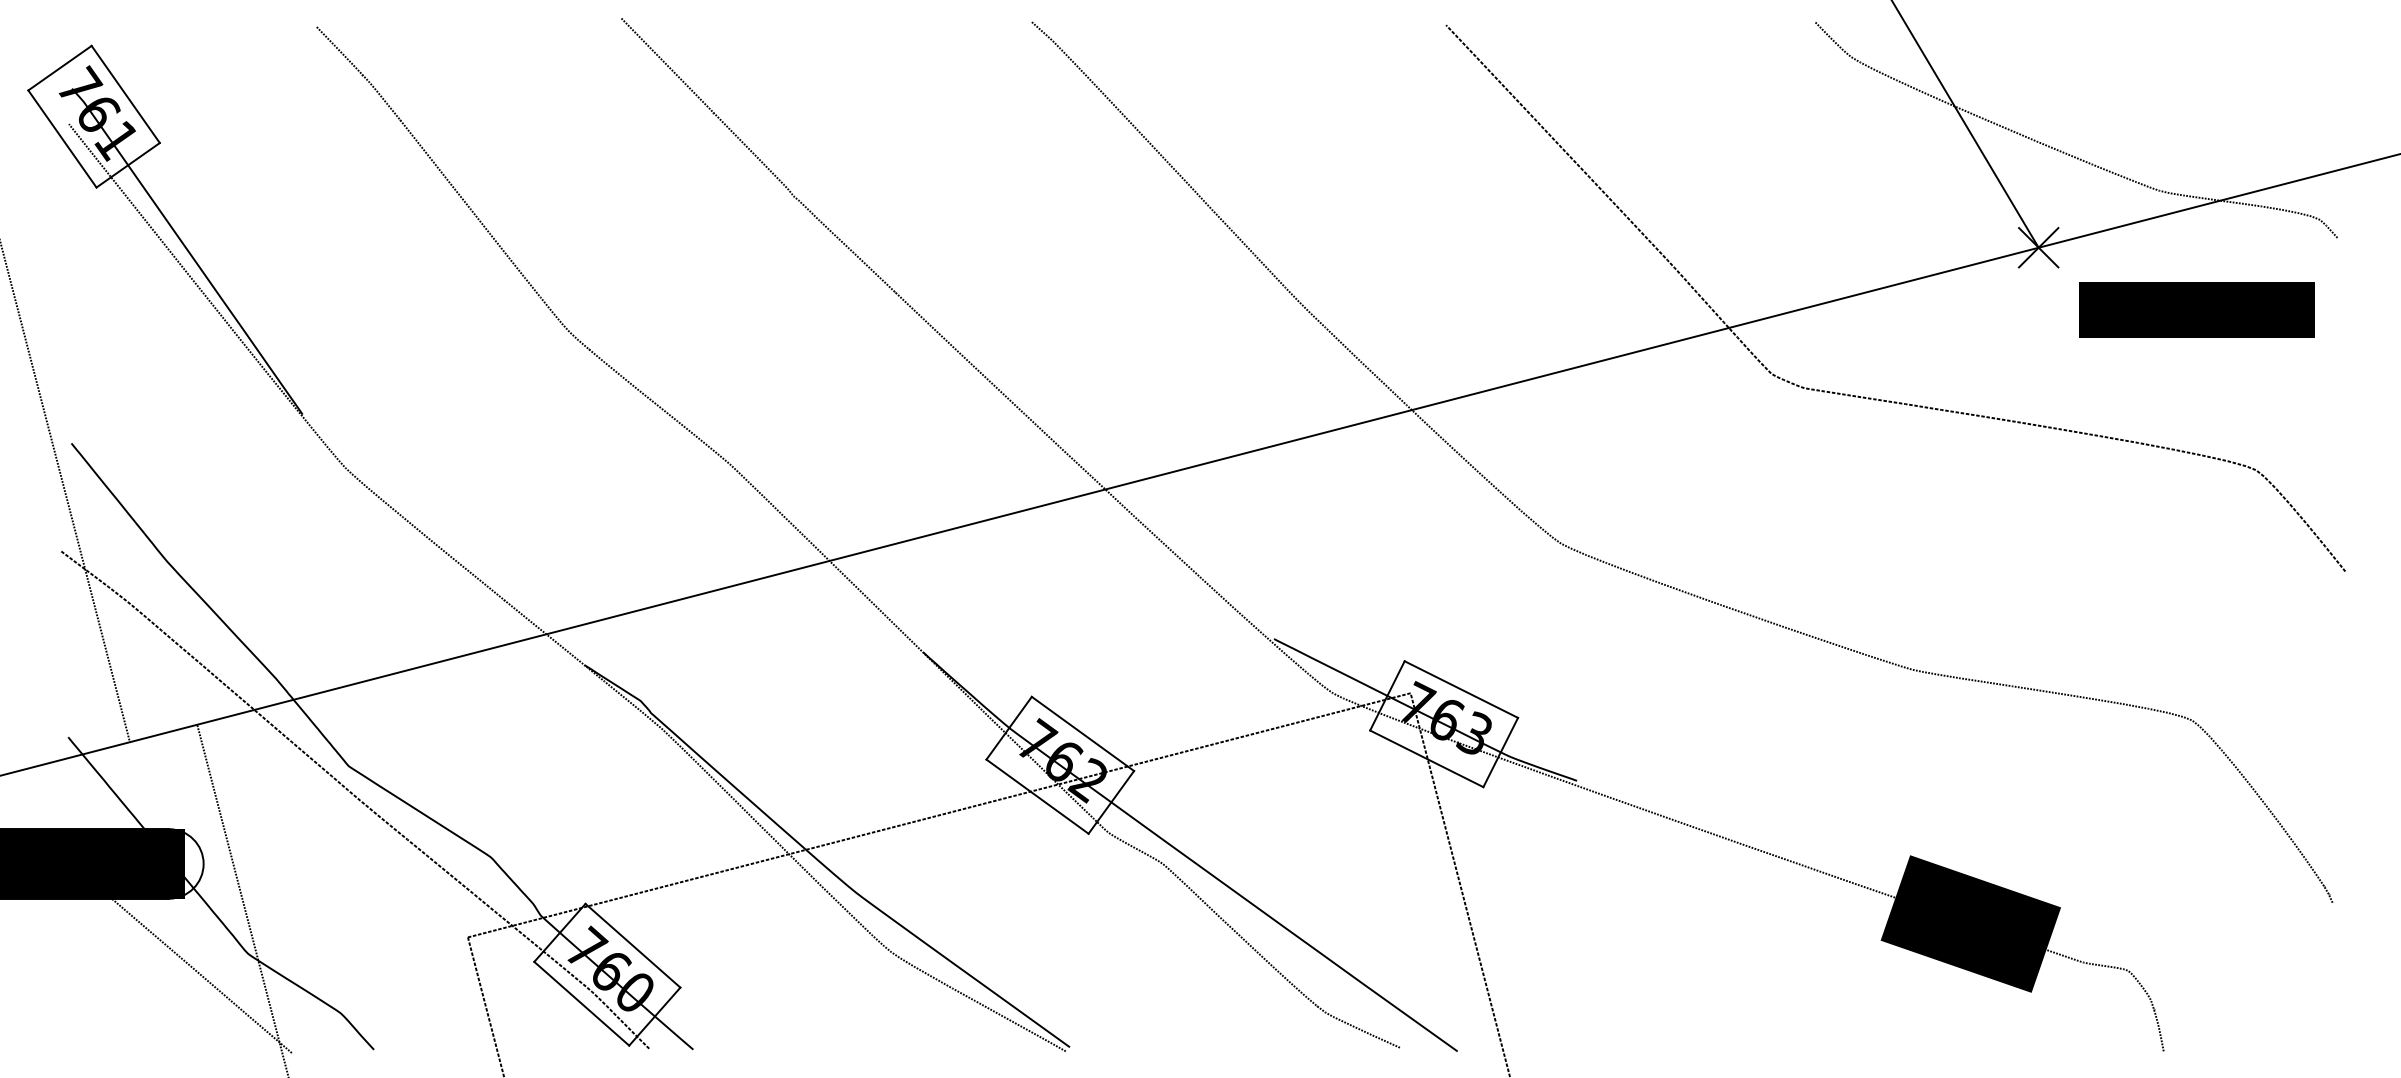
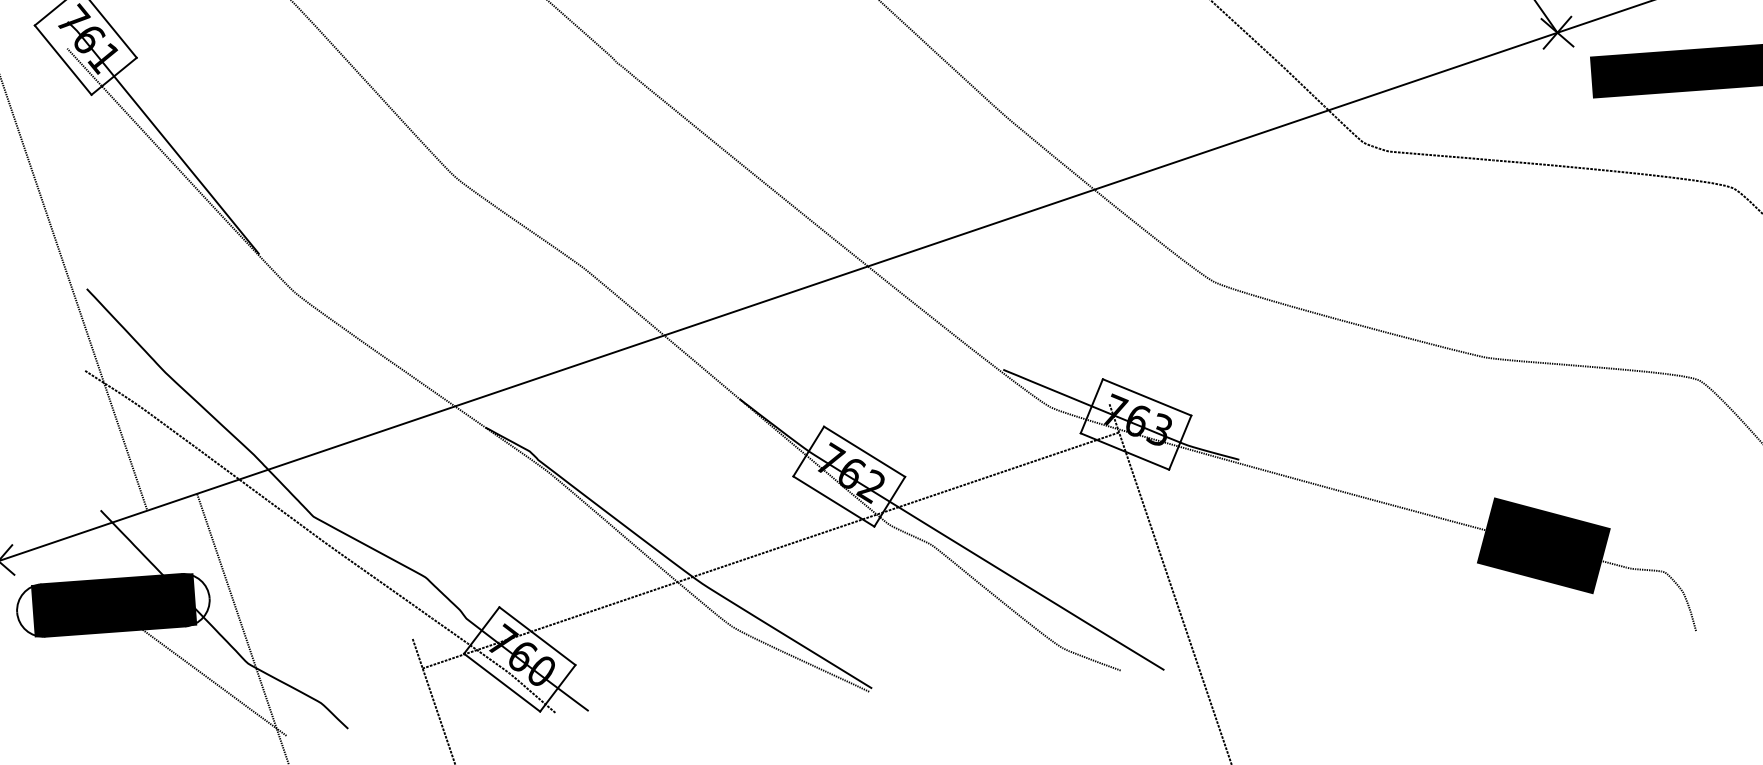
line: (938, 815) -> (770, 550), moved

